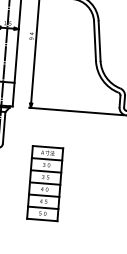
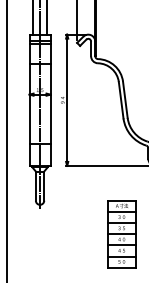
part: (44, 183) -> (121, 234), moved

